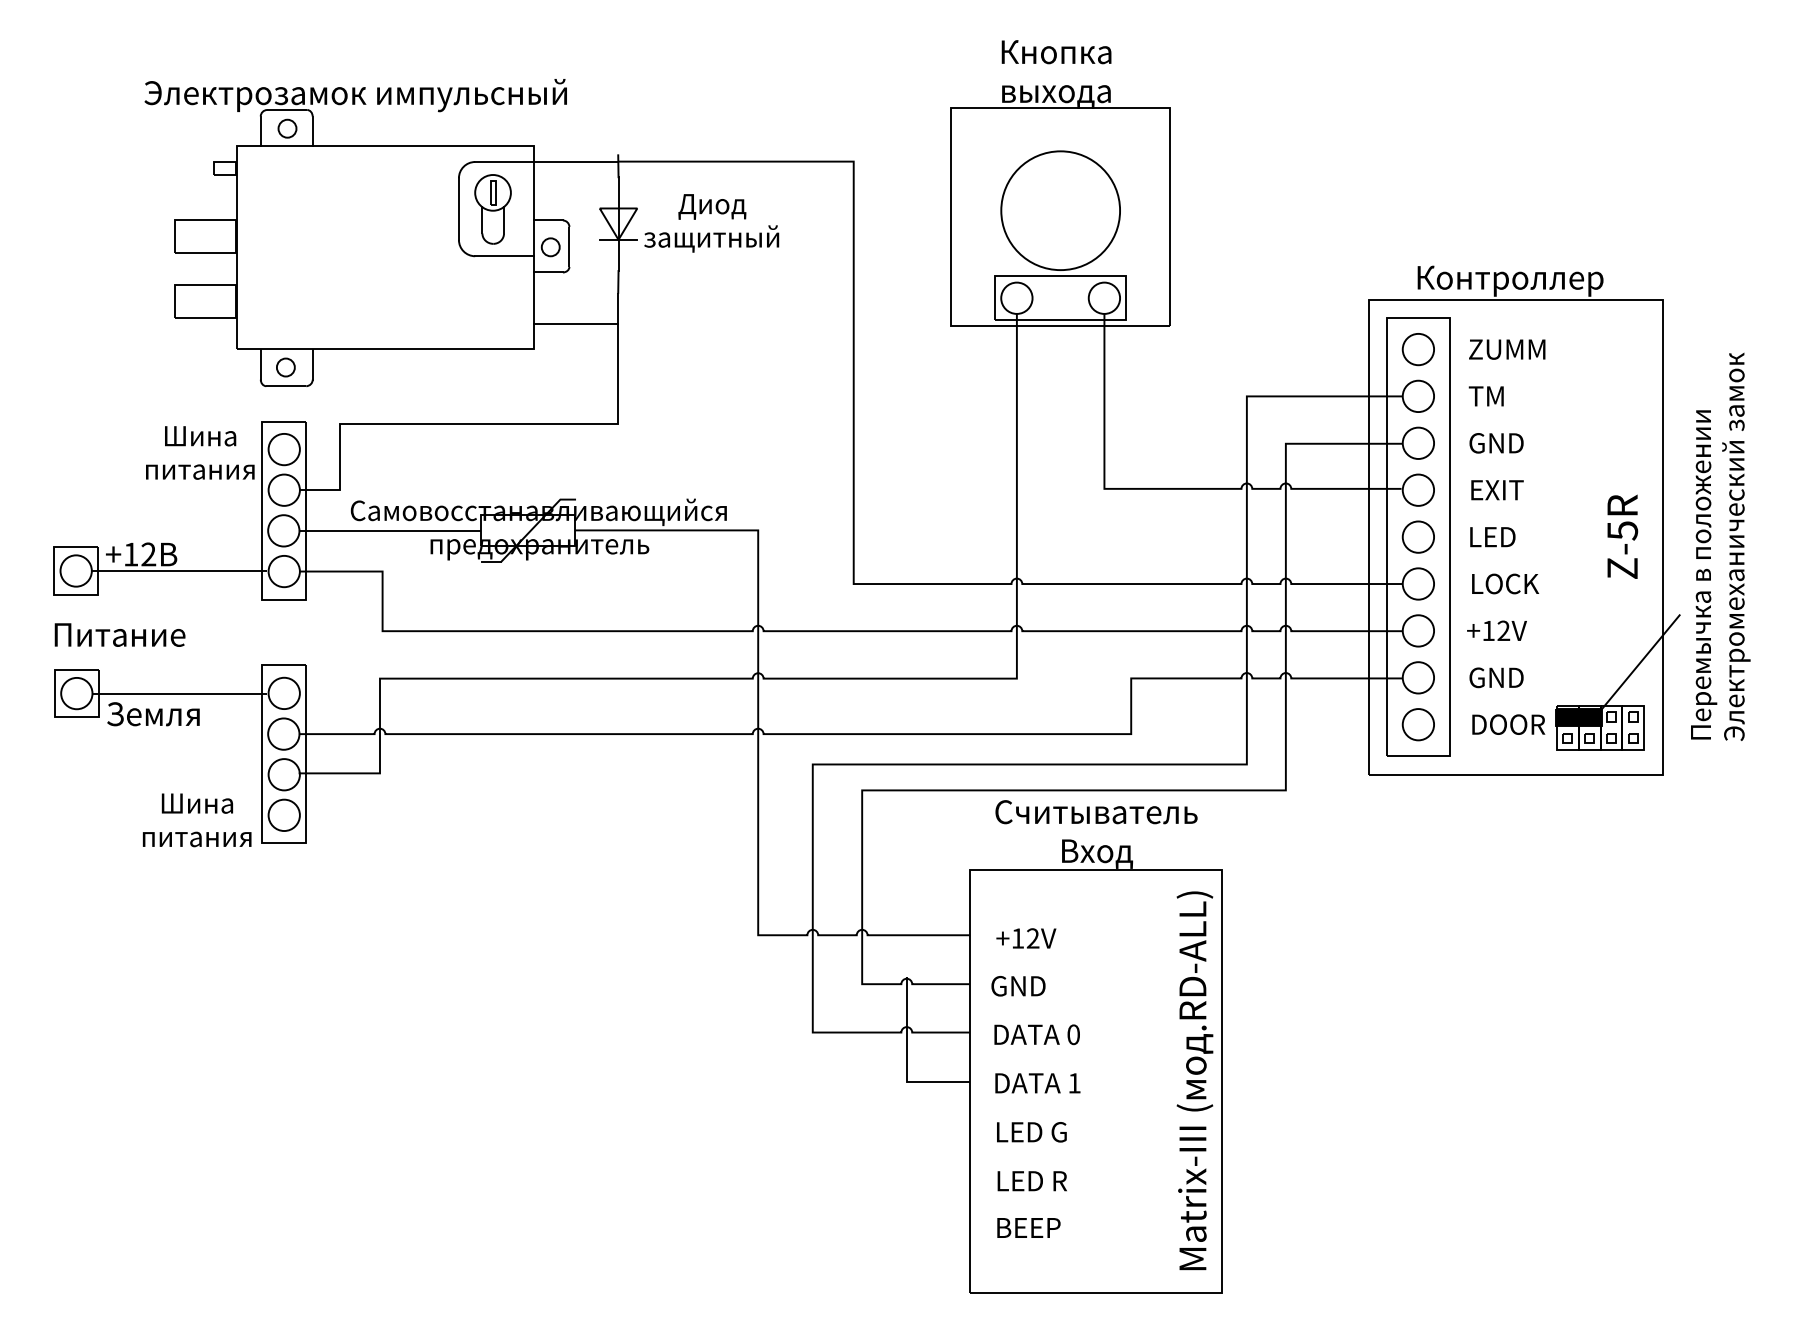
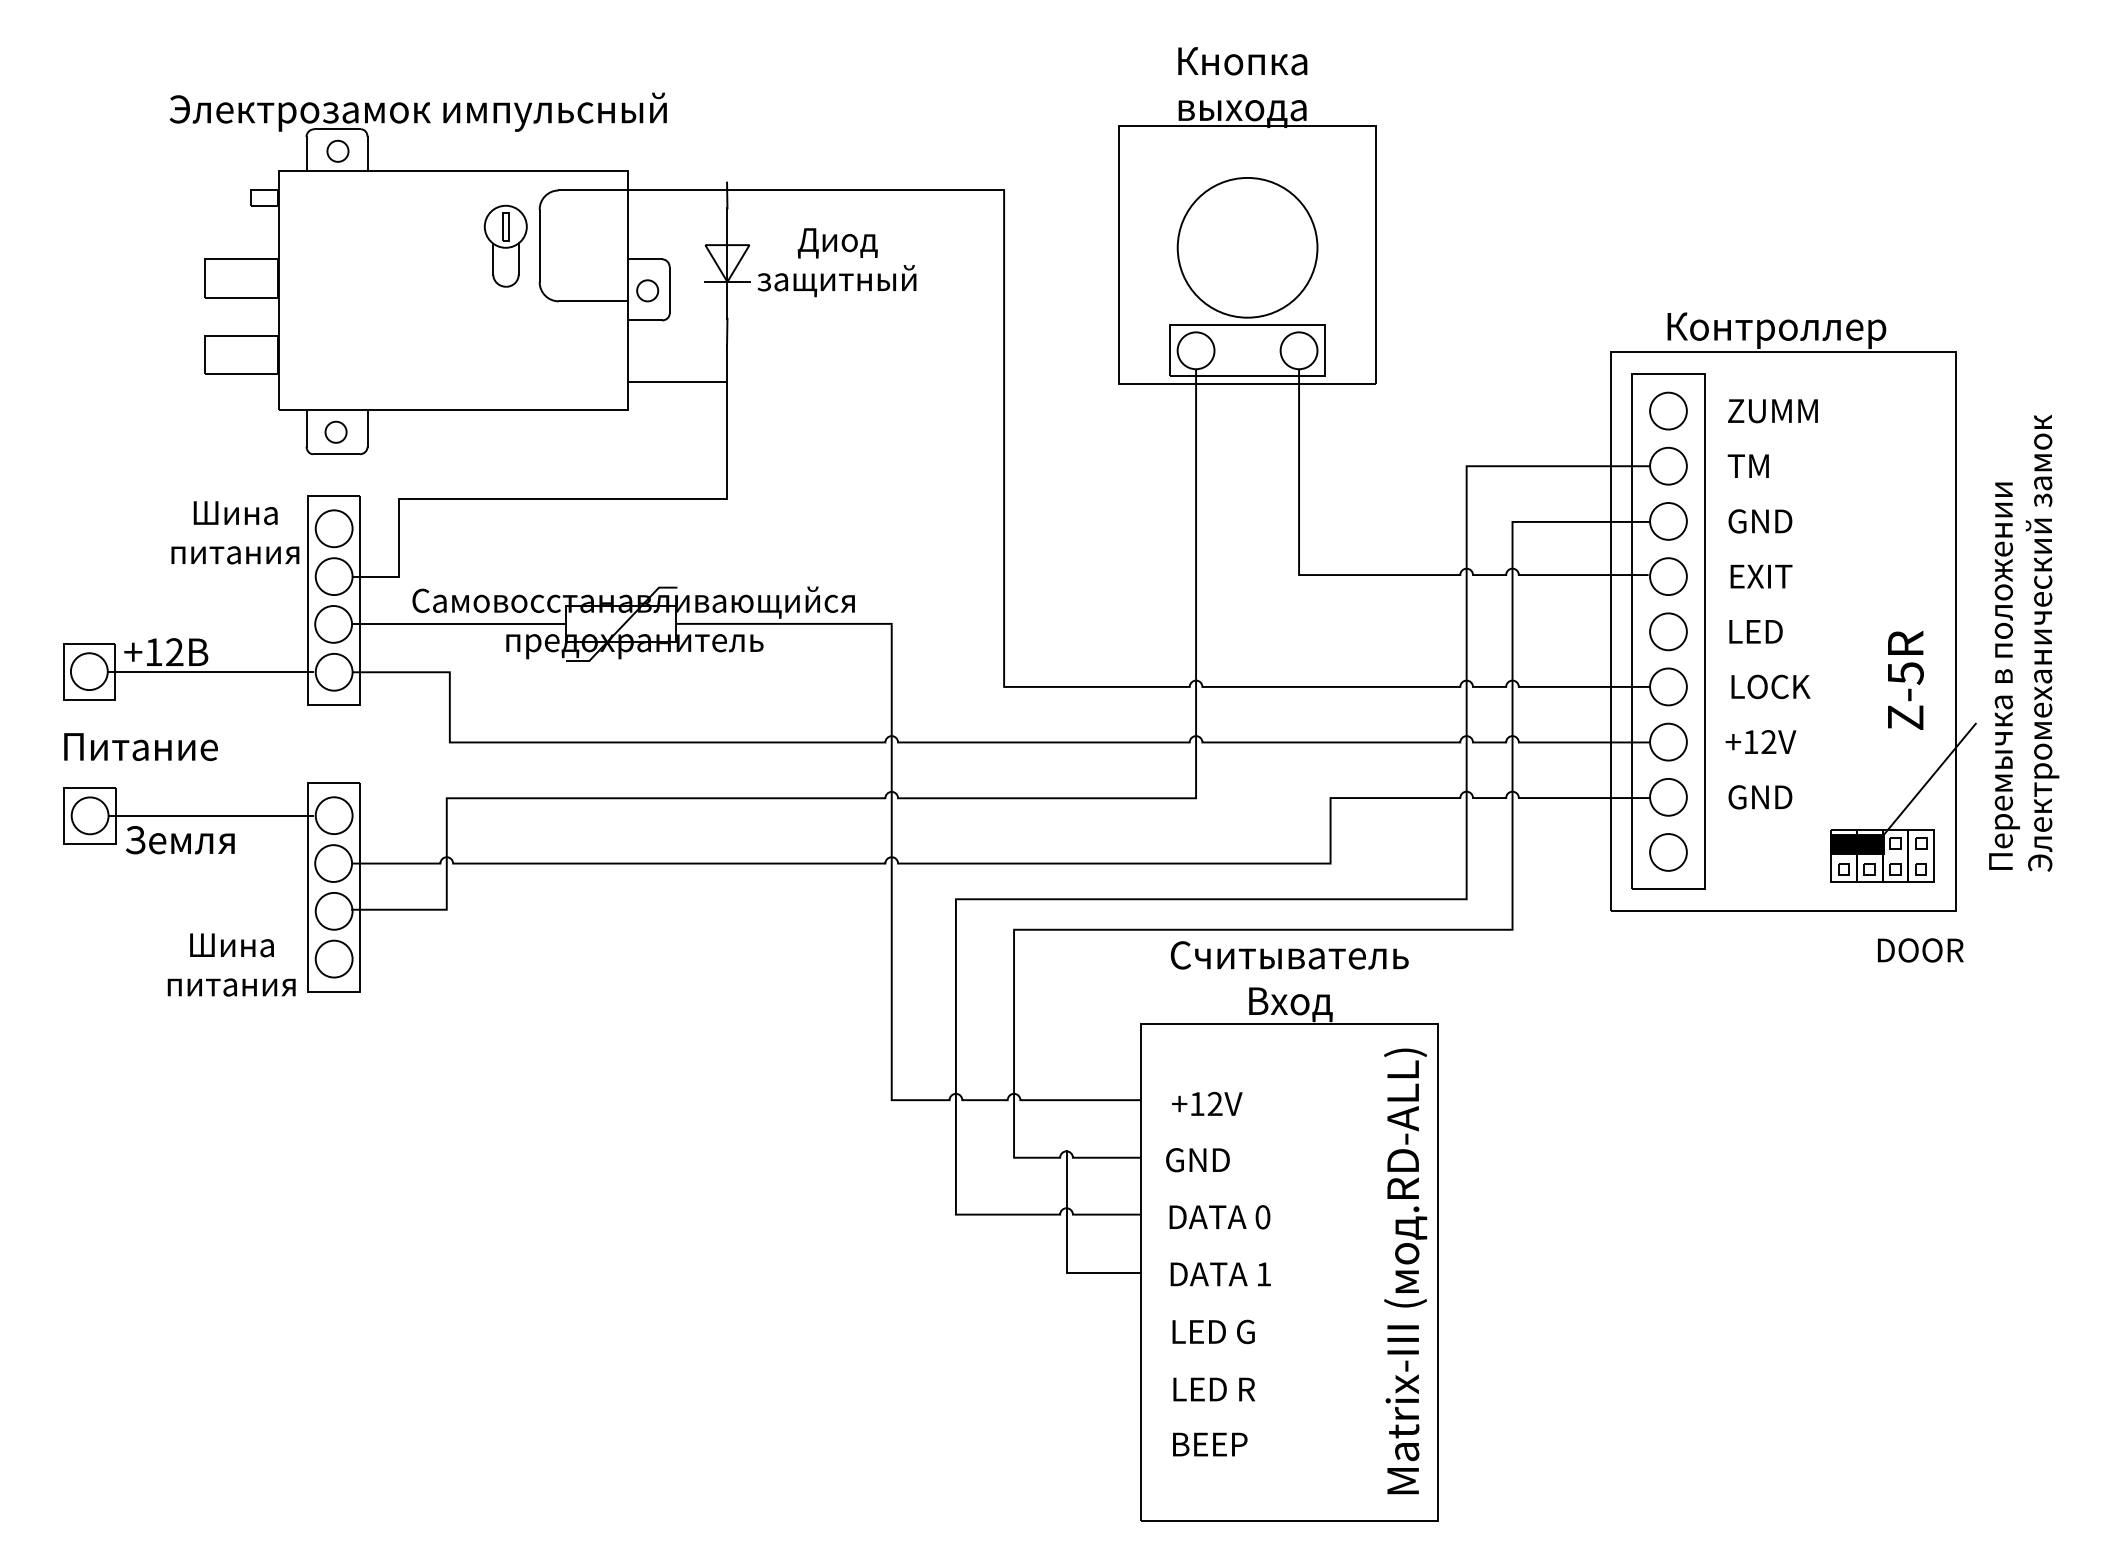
part: (492, 208) -> (505, 245), moved
text: (1622, 536) -> (1905, 680), moved
text: (1508, 724) -> (1920, 950), moved

